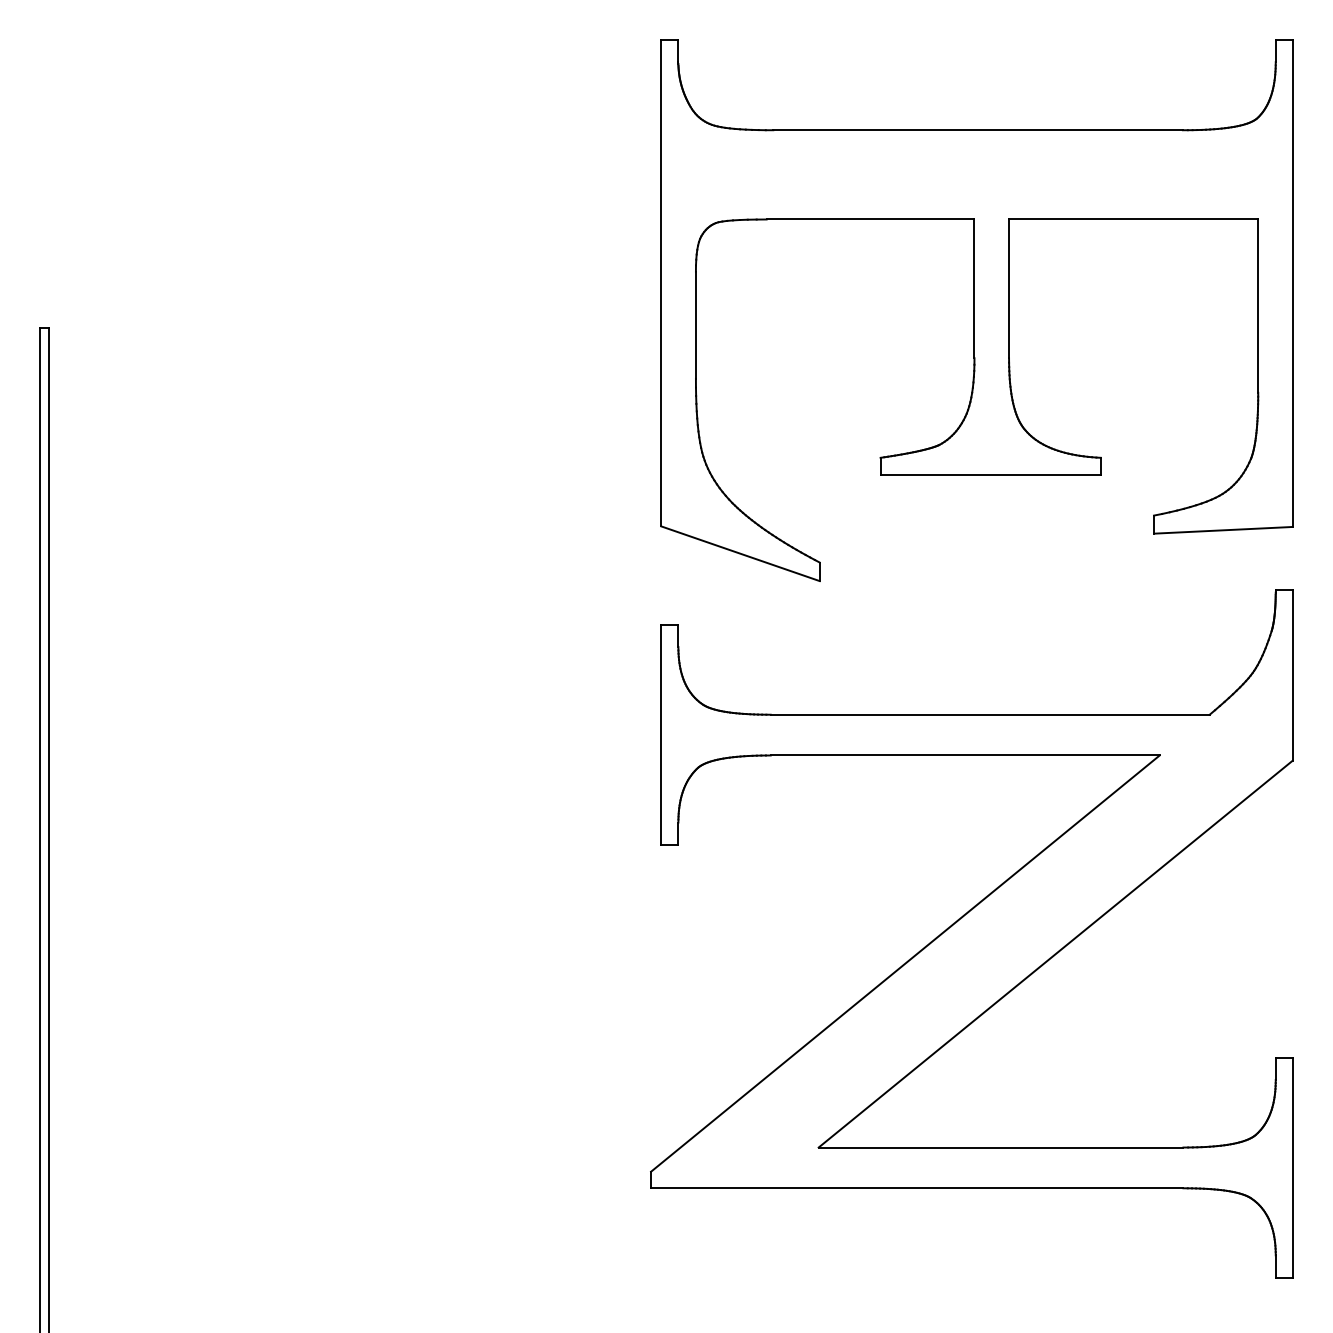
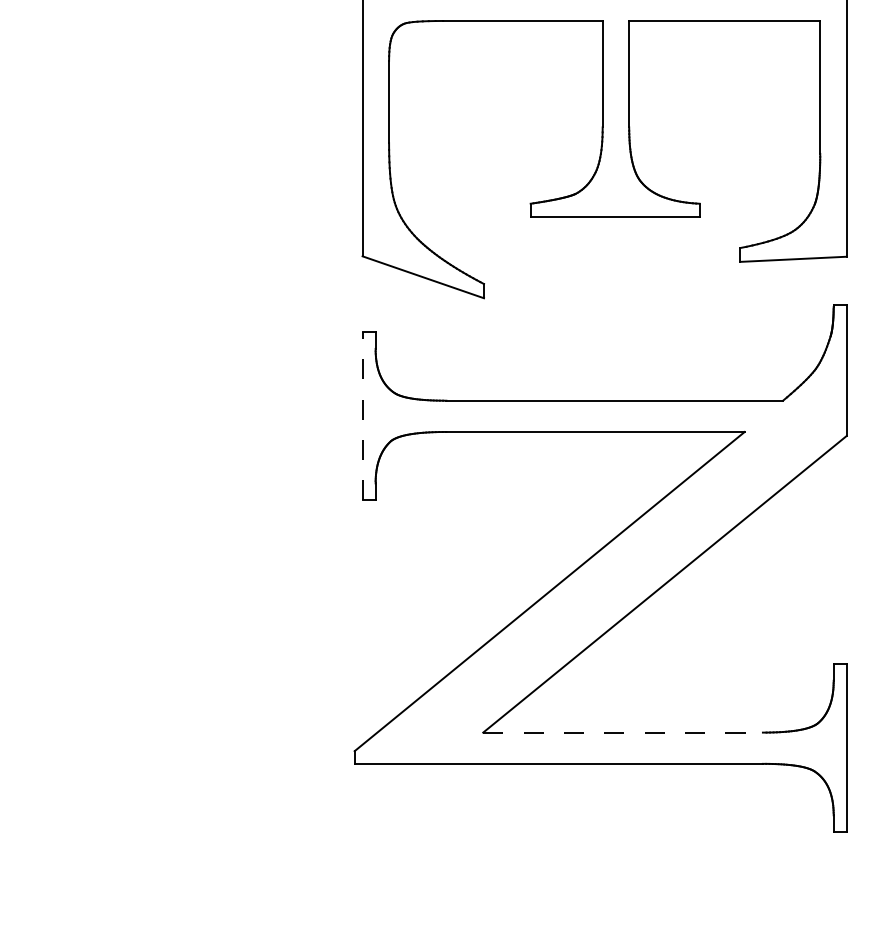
line: (661, 735) -> (362, 416), solid -> dashed
line: (1001, 1147) -> (623, 732), solid -> dashed

